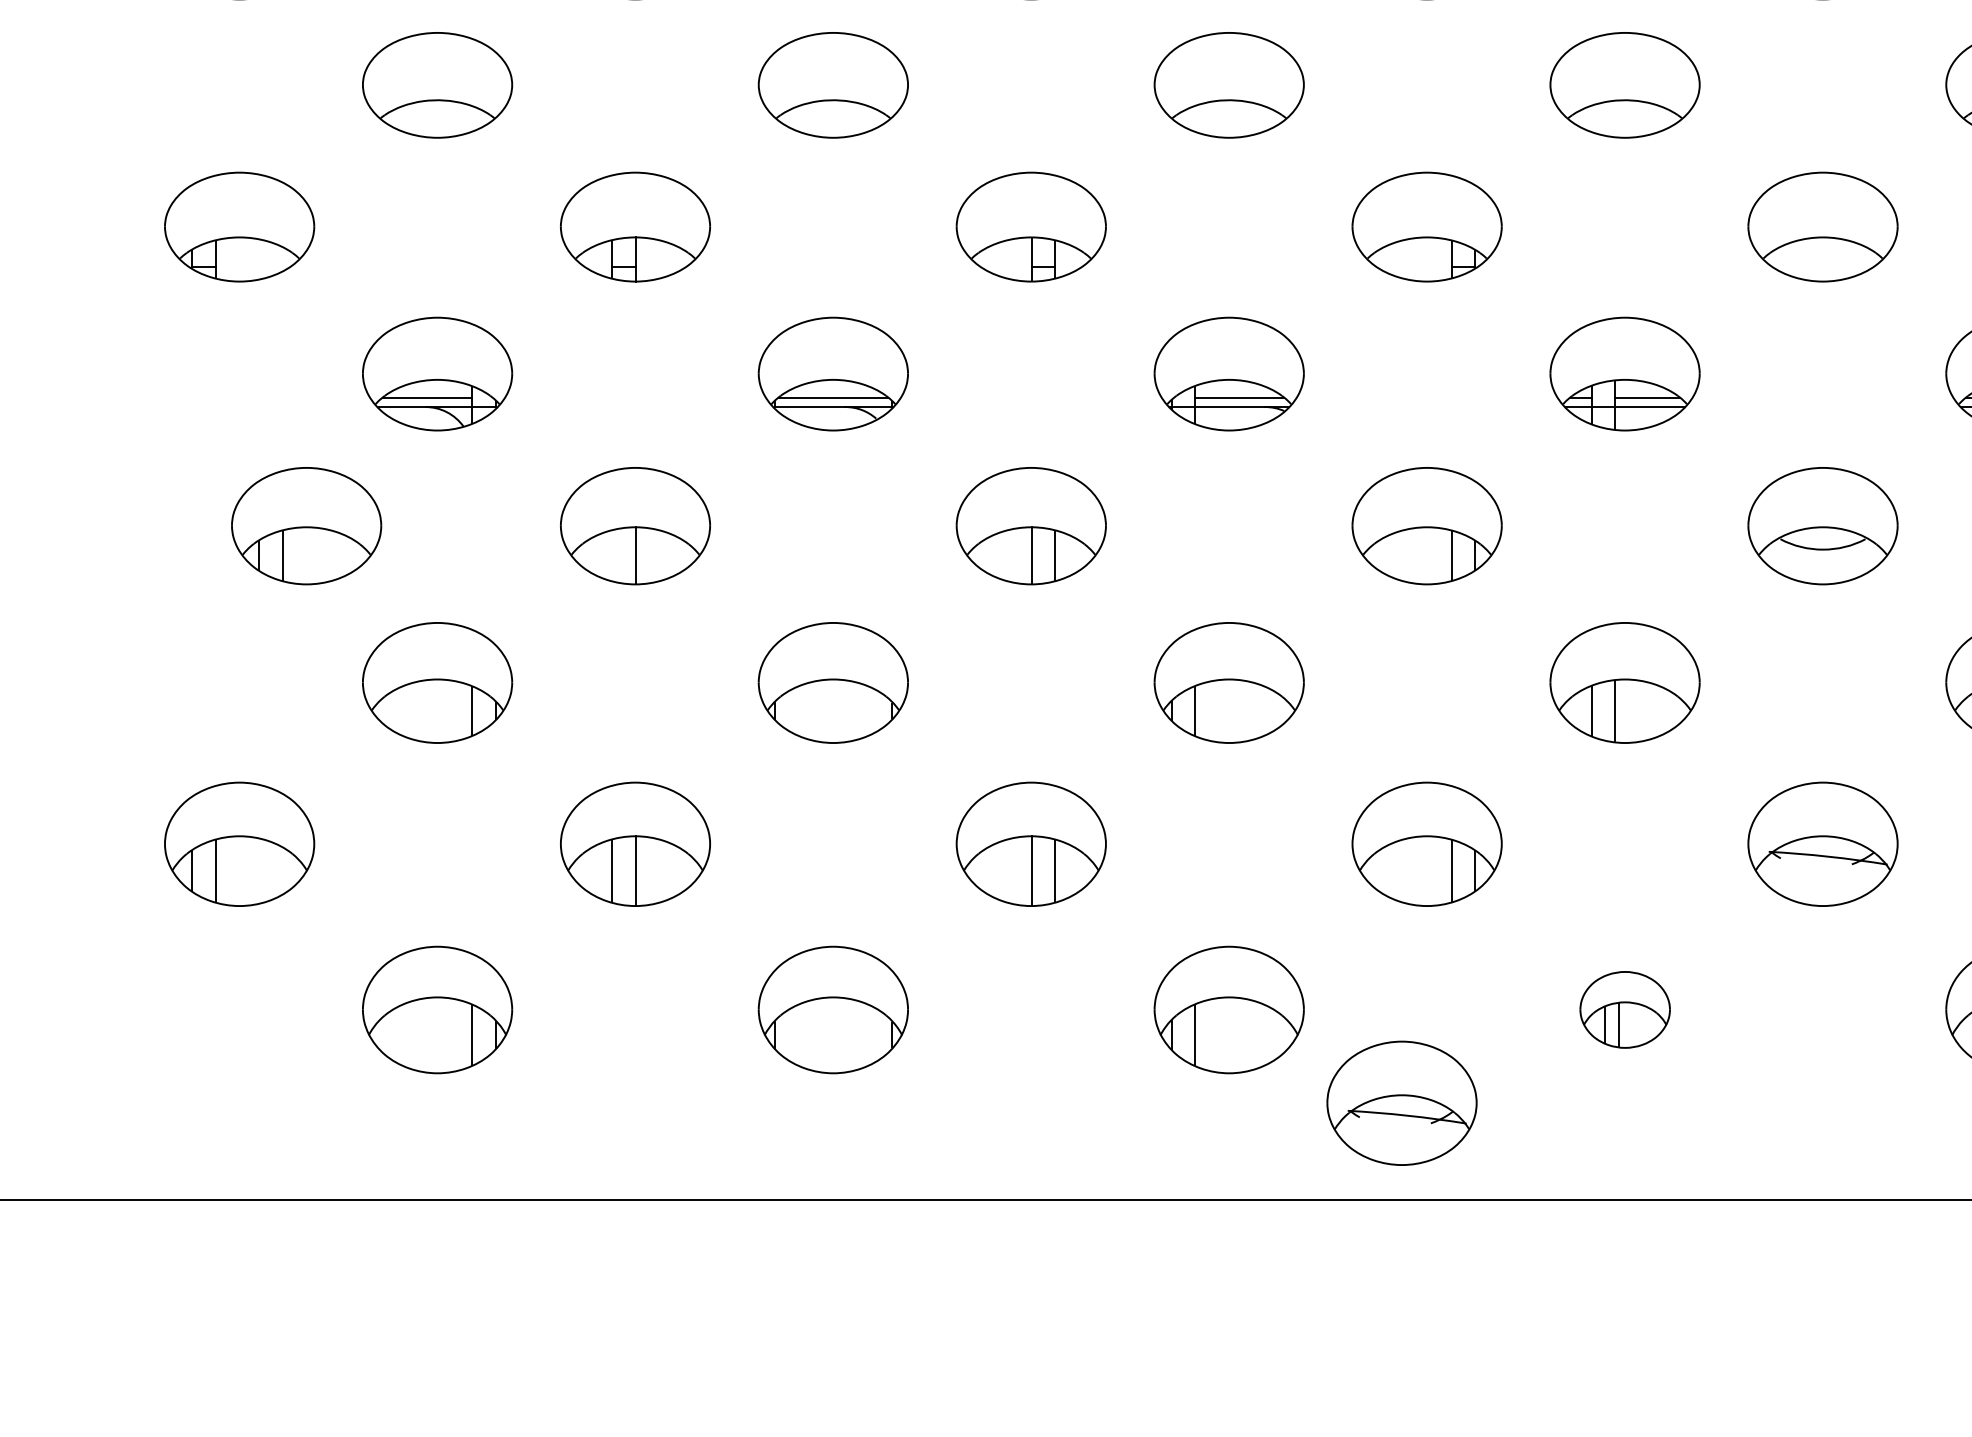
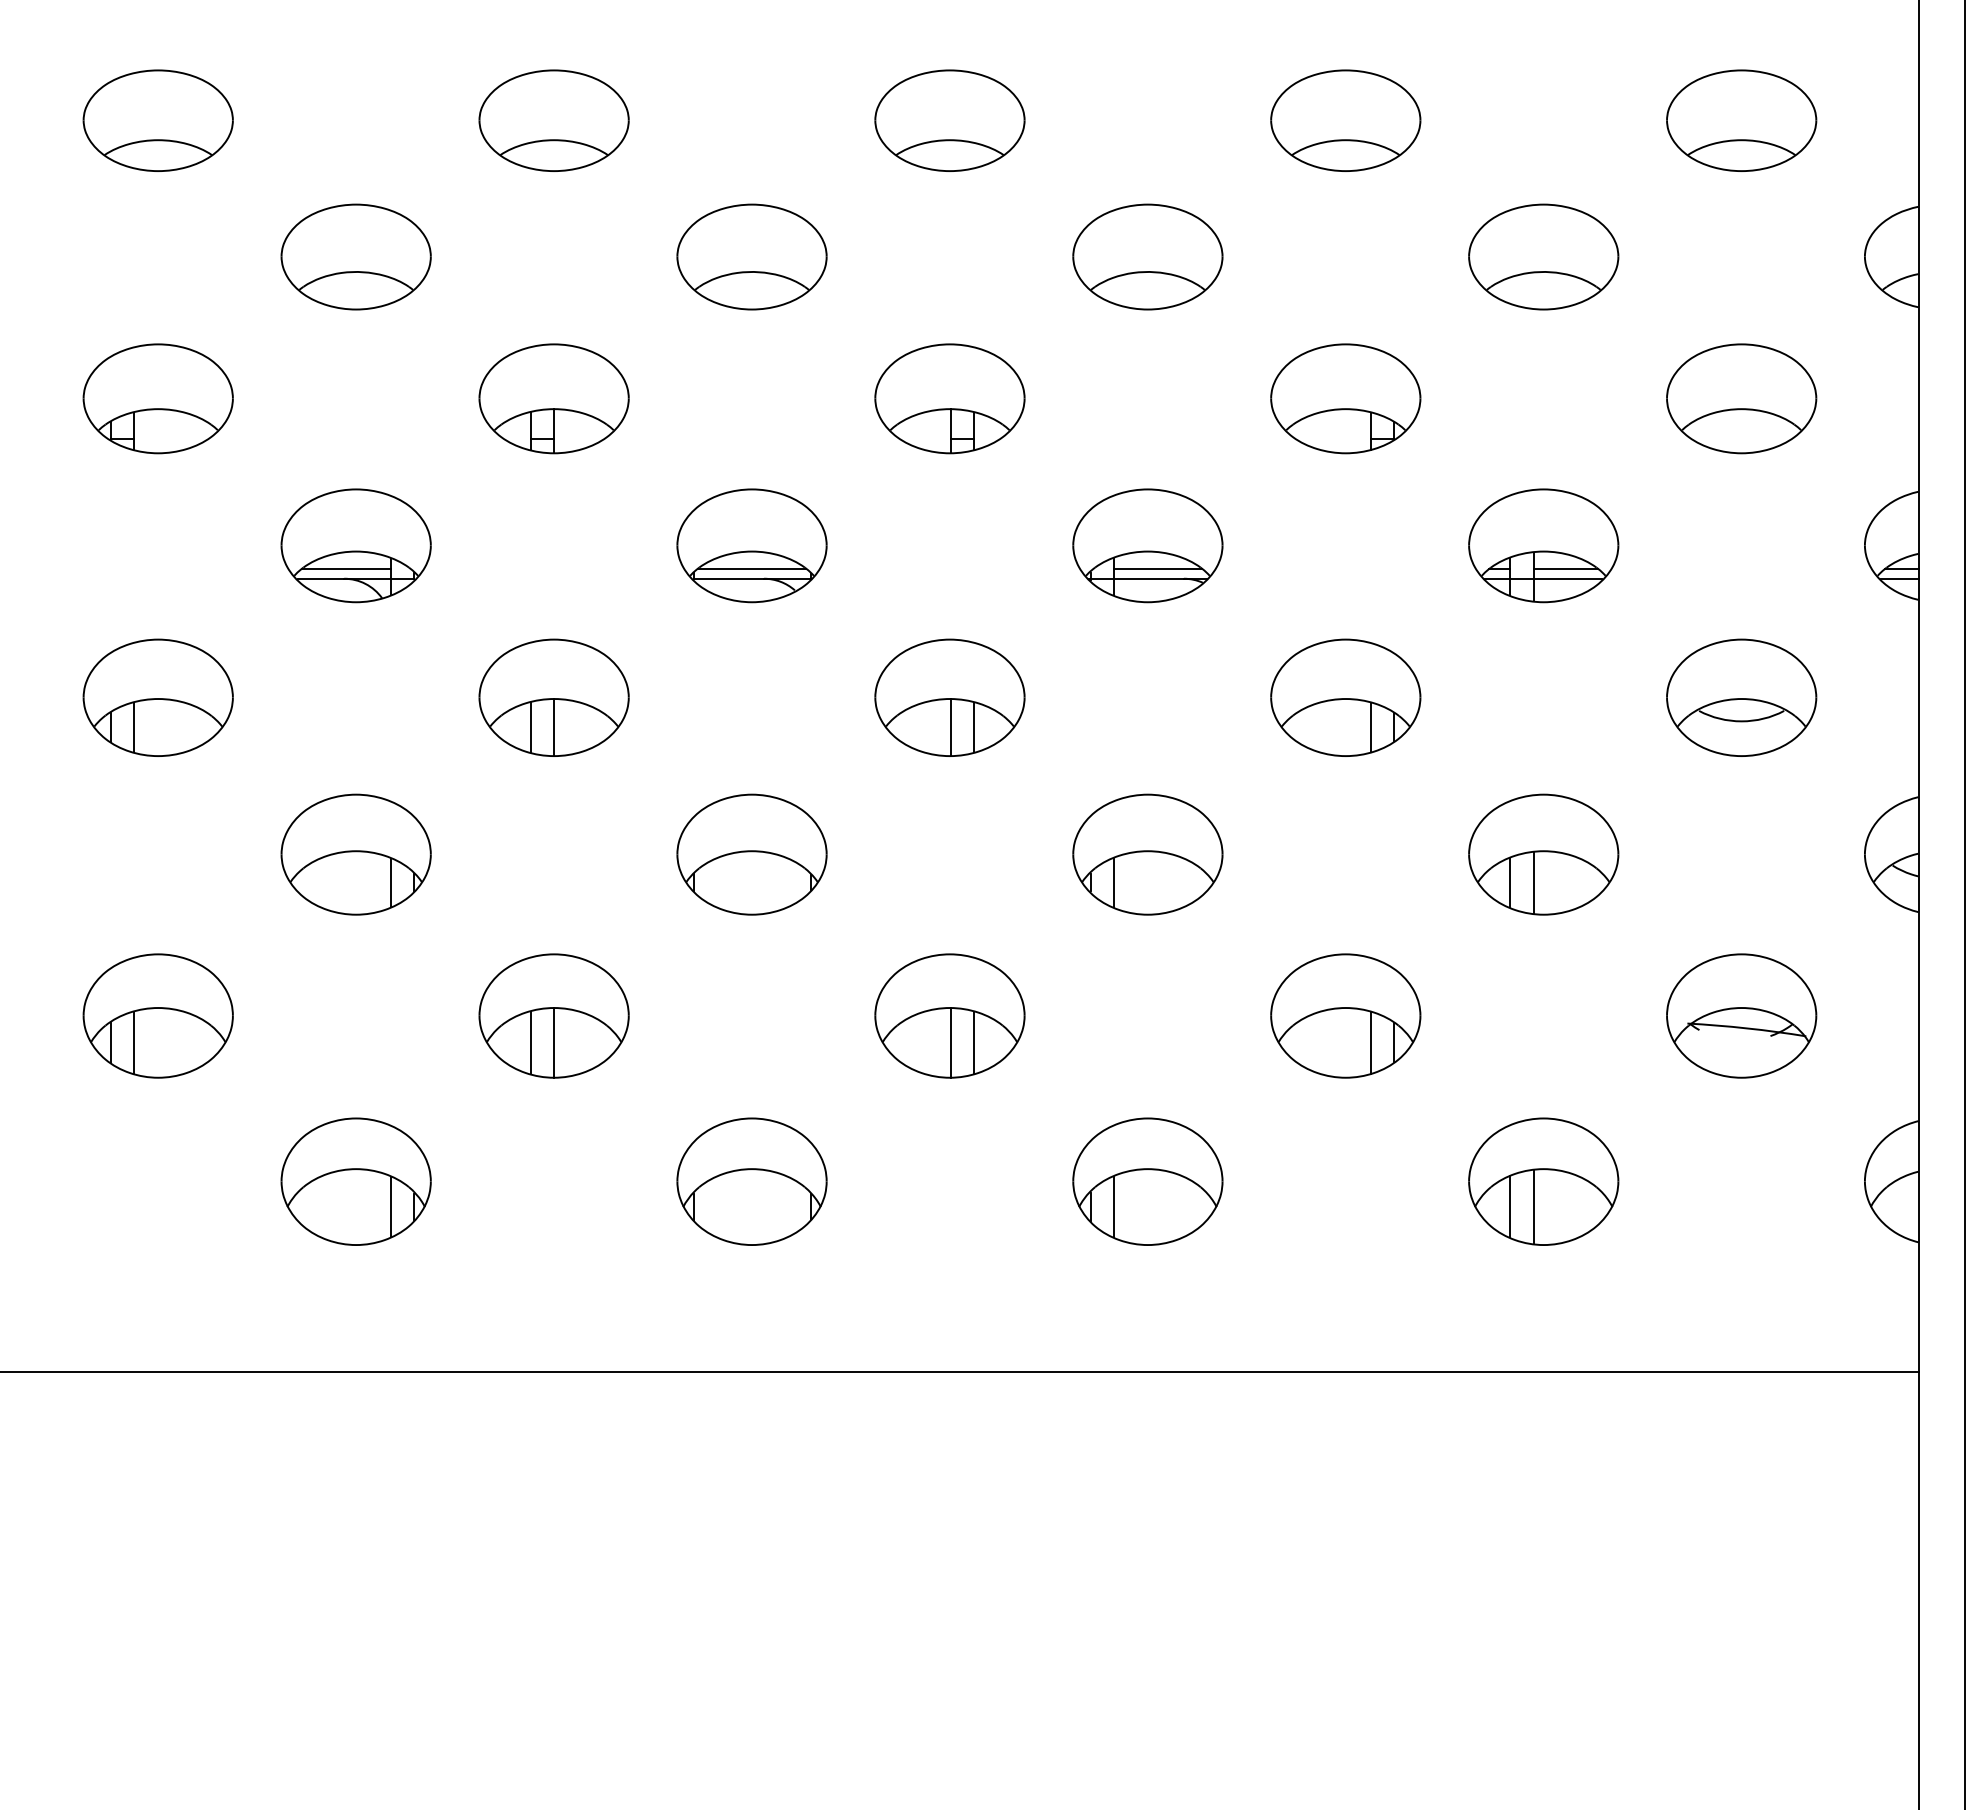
part: (305, 525) -> (157, 697), moved
line: (611, 555) -> (530, 727), added
part: (1624, 1009) -> (1543, 1181), size x1.67
part: (1401, 1102) -> (1320, 1274), removed

